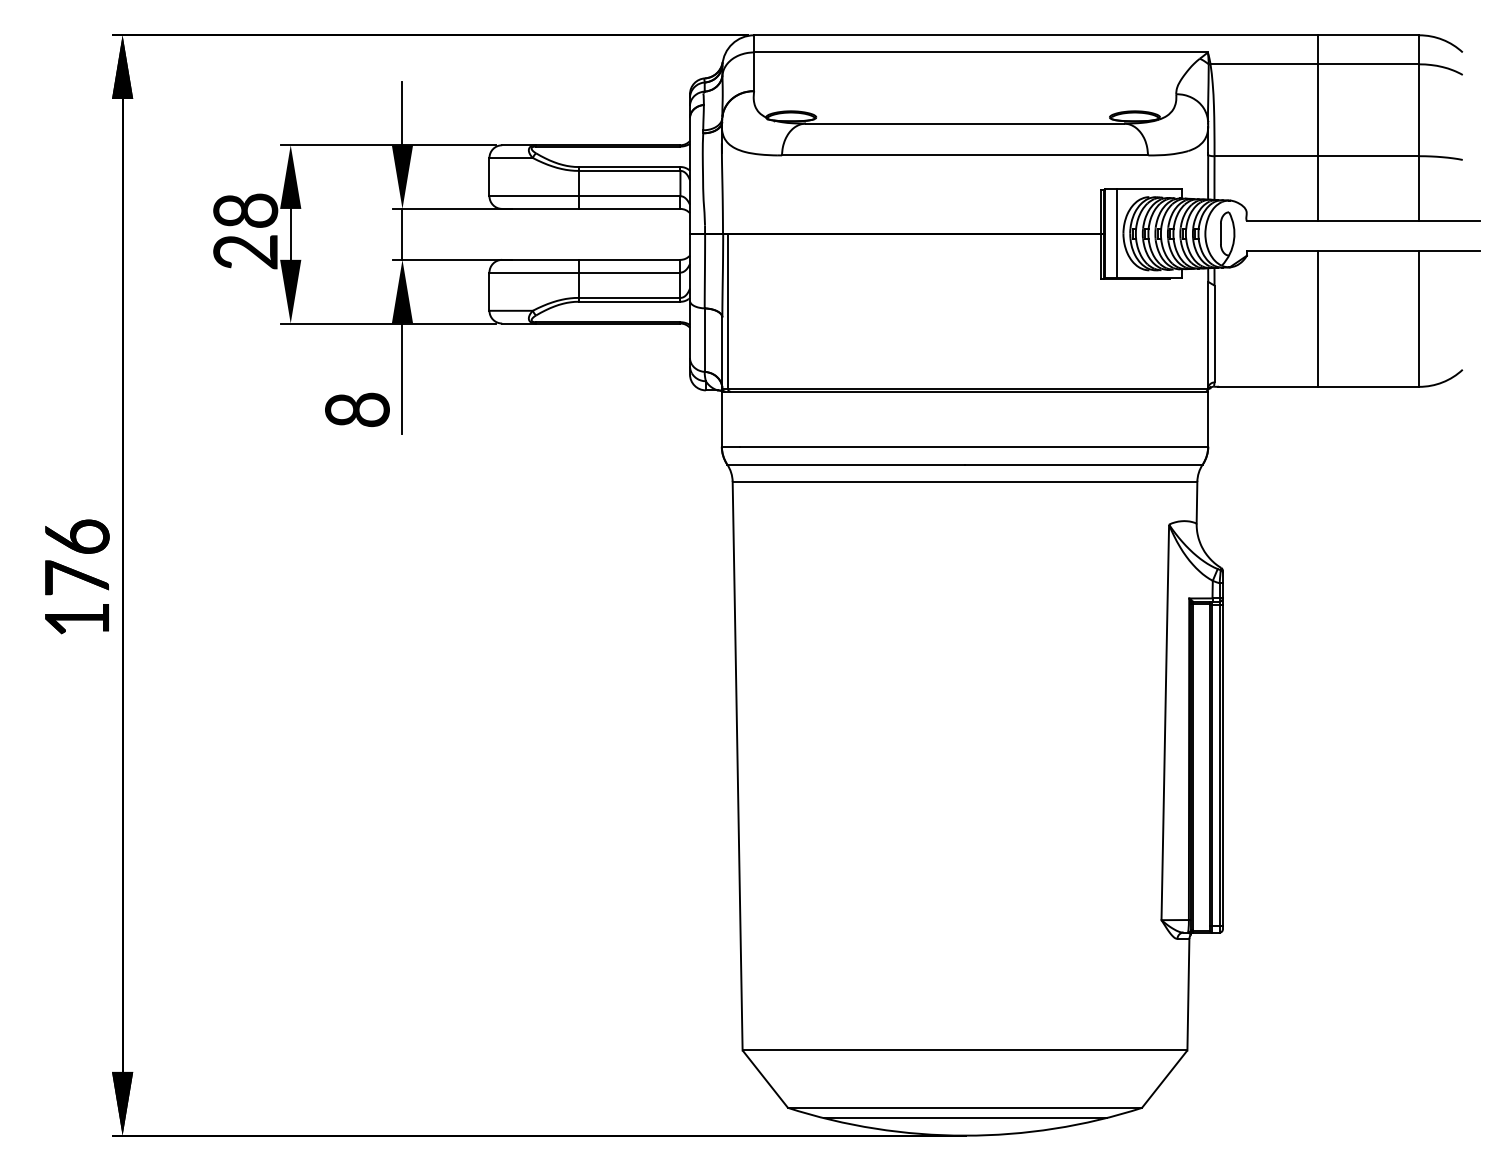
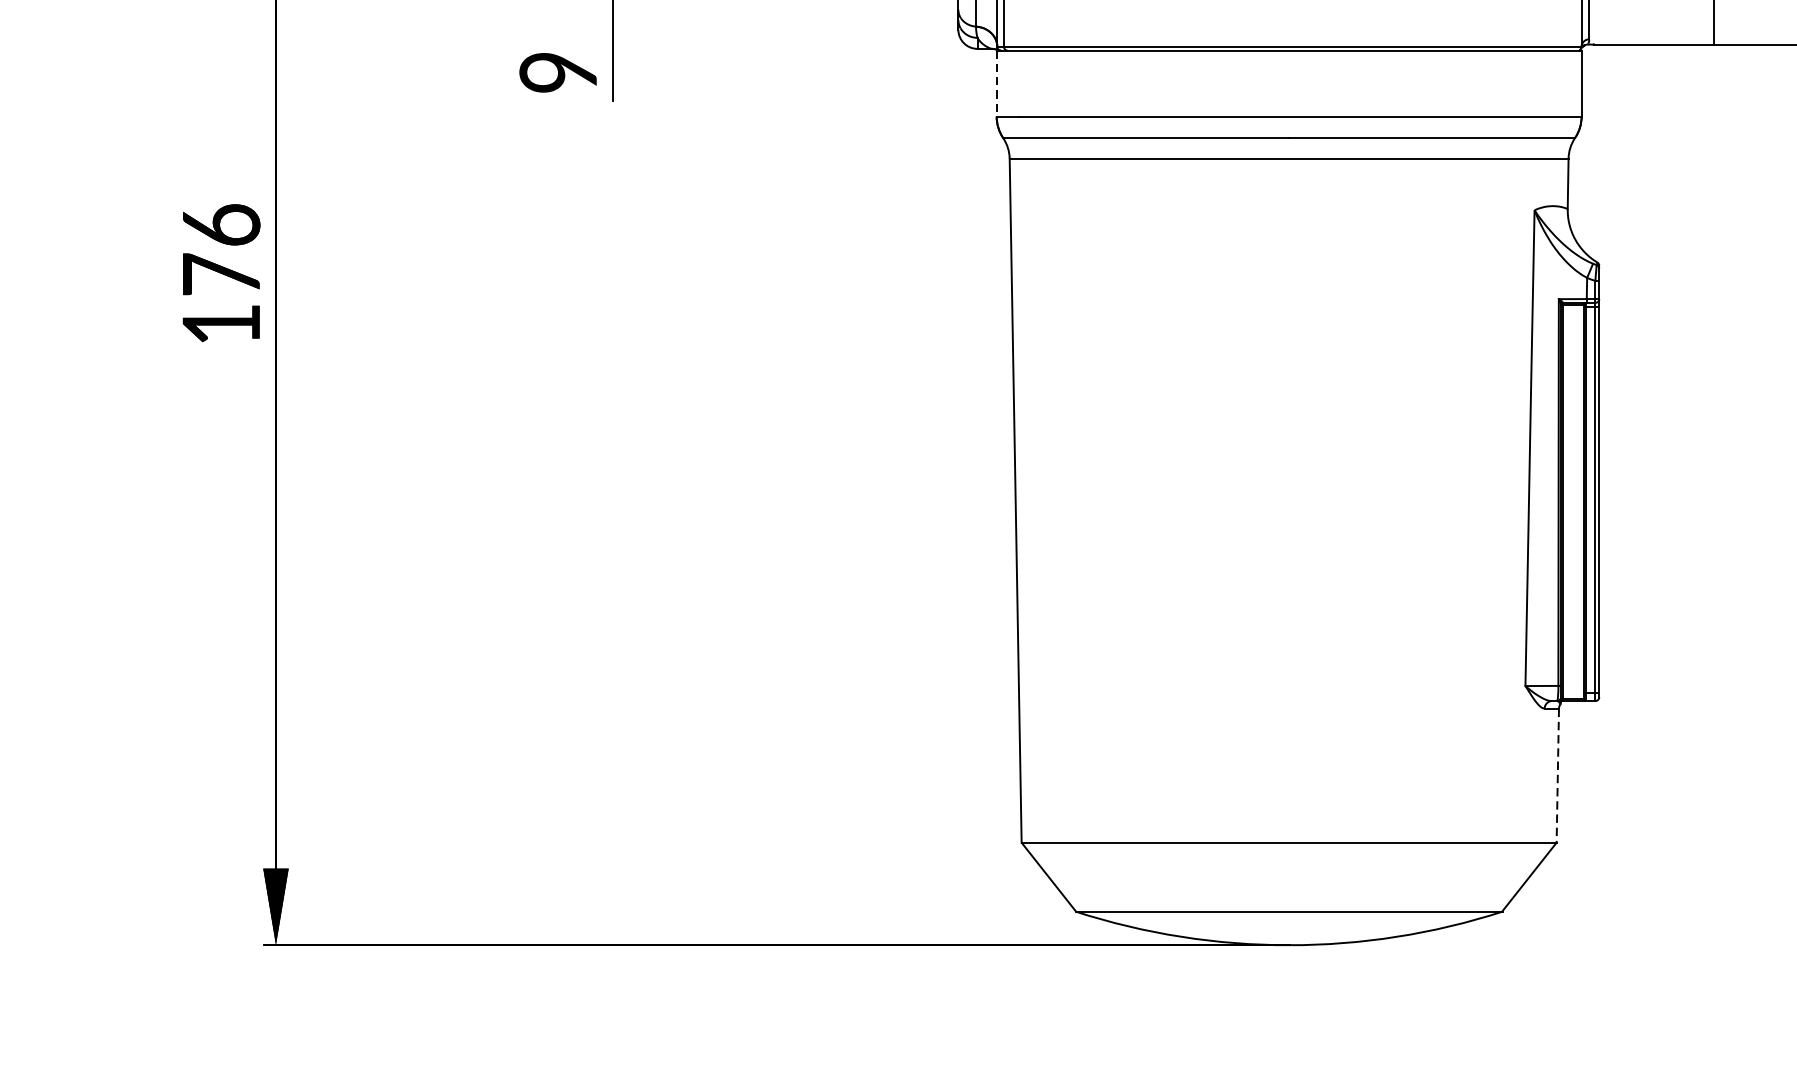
text: (358, 409) -> (559, 71), 8 -> 9
line: (721, 419) -> (996, 83), solid -> dashed
line: (1188, 994) -> (1557, 775), solid -> dashed
line: (964, 1117) -> (1288, 923), removed

